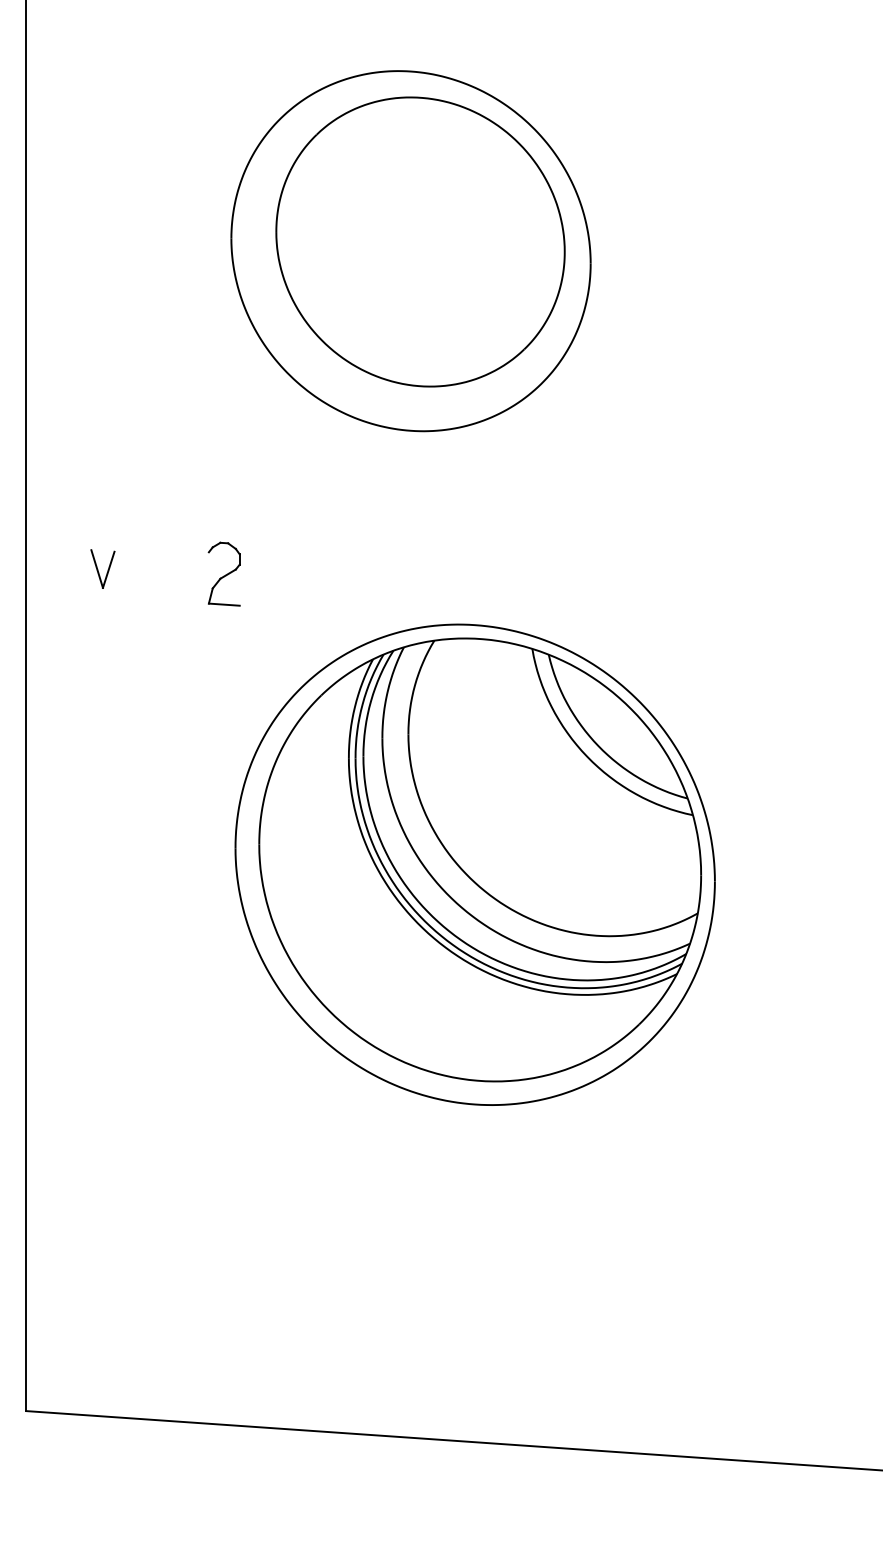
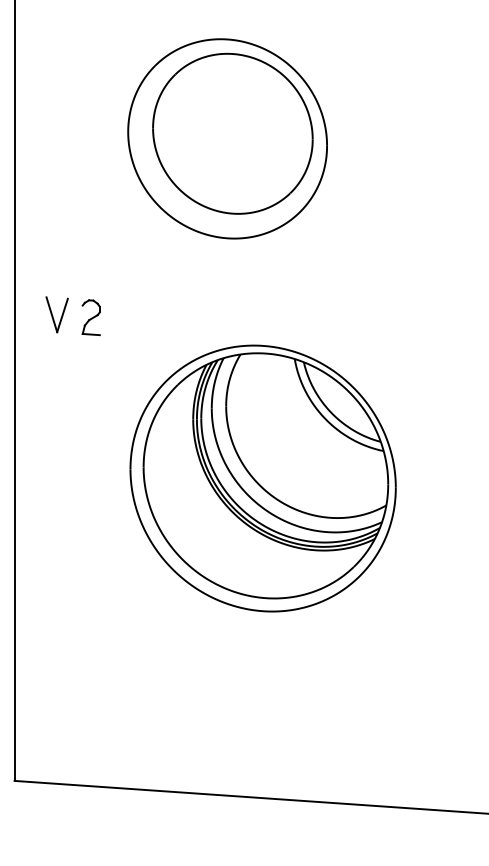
part: (101, 568) -> (56, 314), size x1.67
part: (222, 573) -> (90, 317), moved

